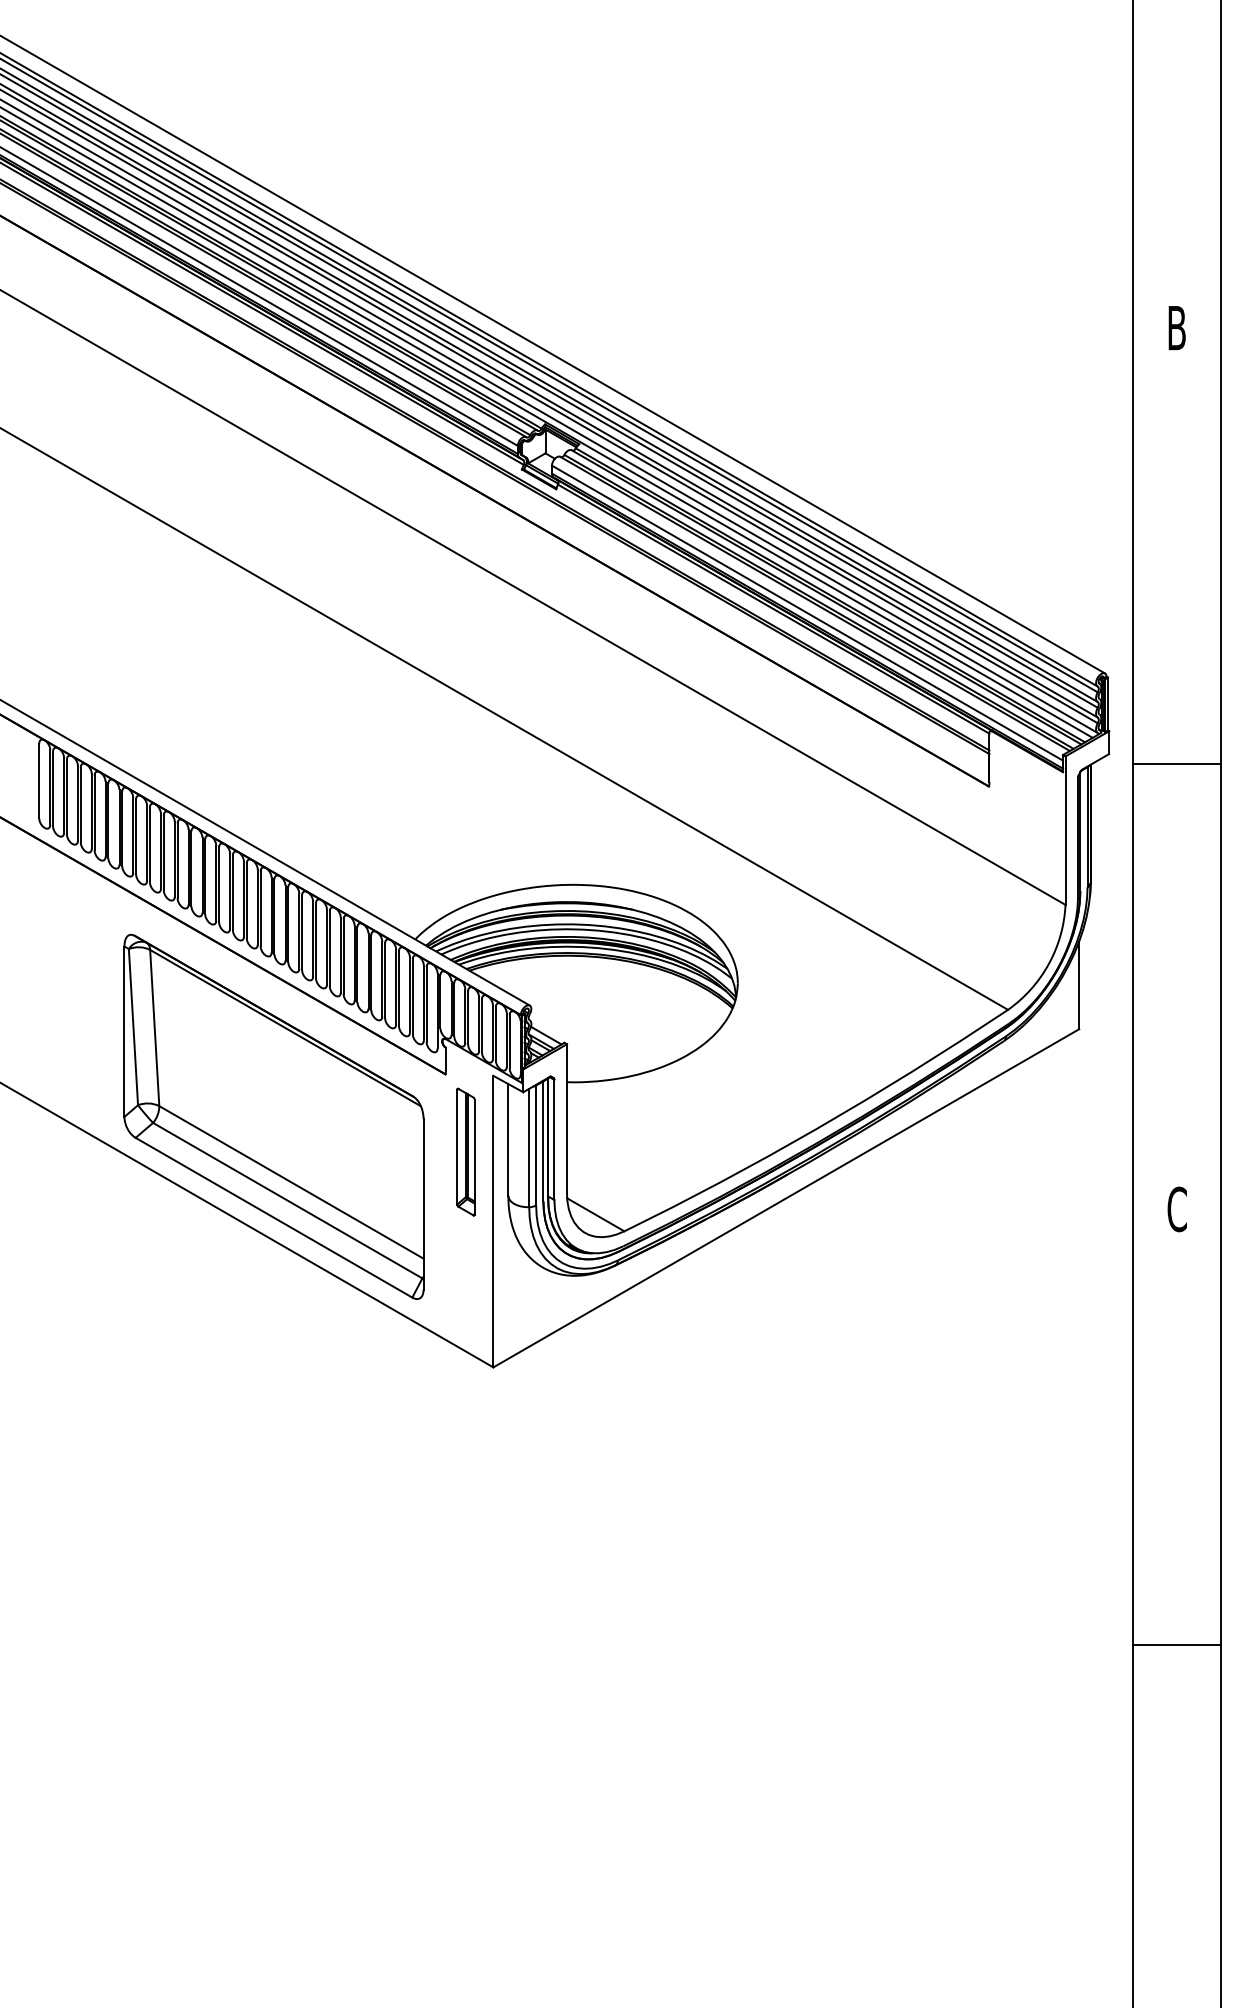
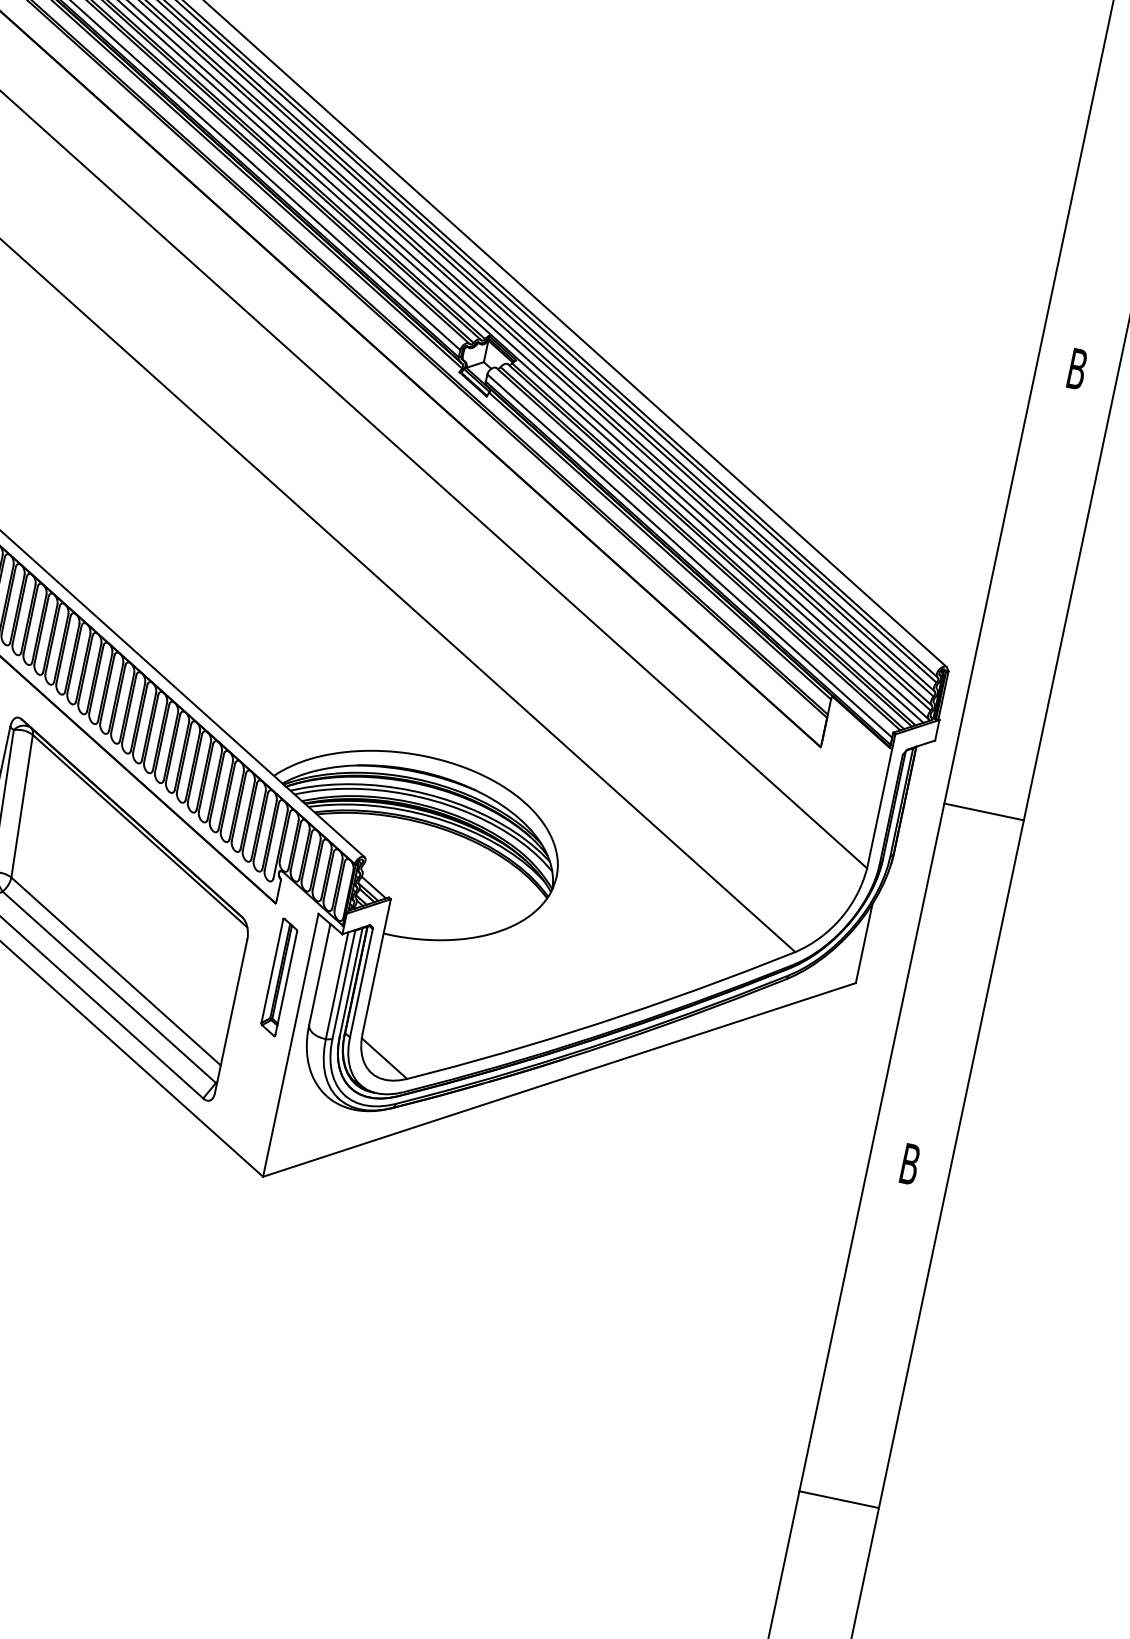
line: (1177, 763) -> (984, 811), moved
text: (1176, 1209) -> (909, 1164), C -> B
line: (1177, 1645) -> (839, 1499), moved

